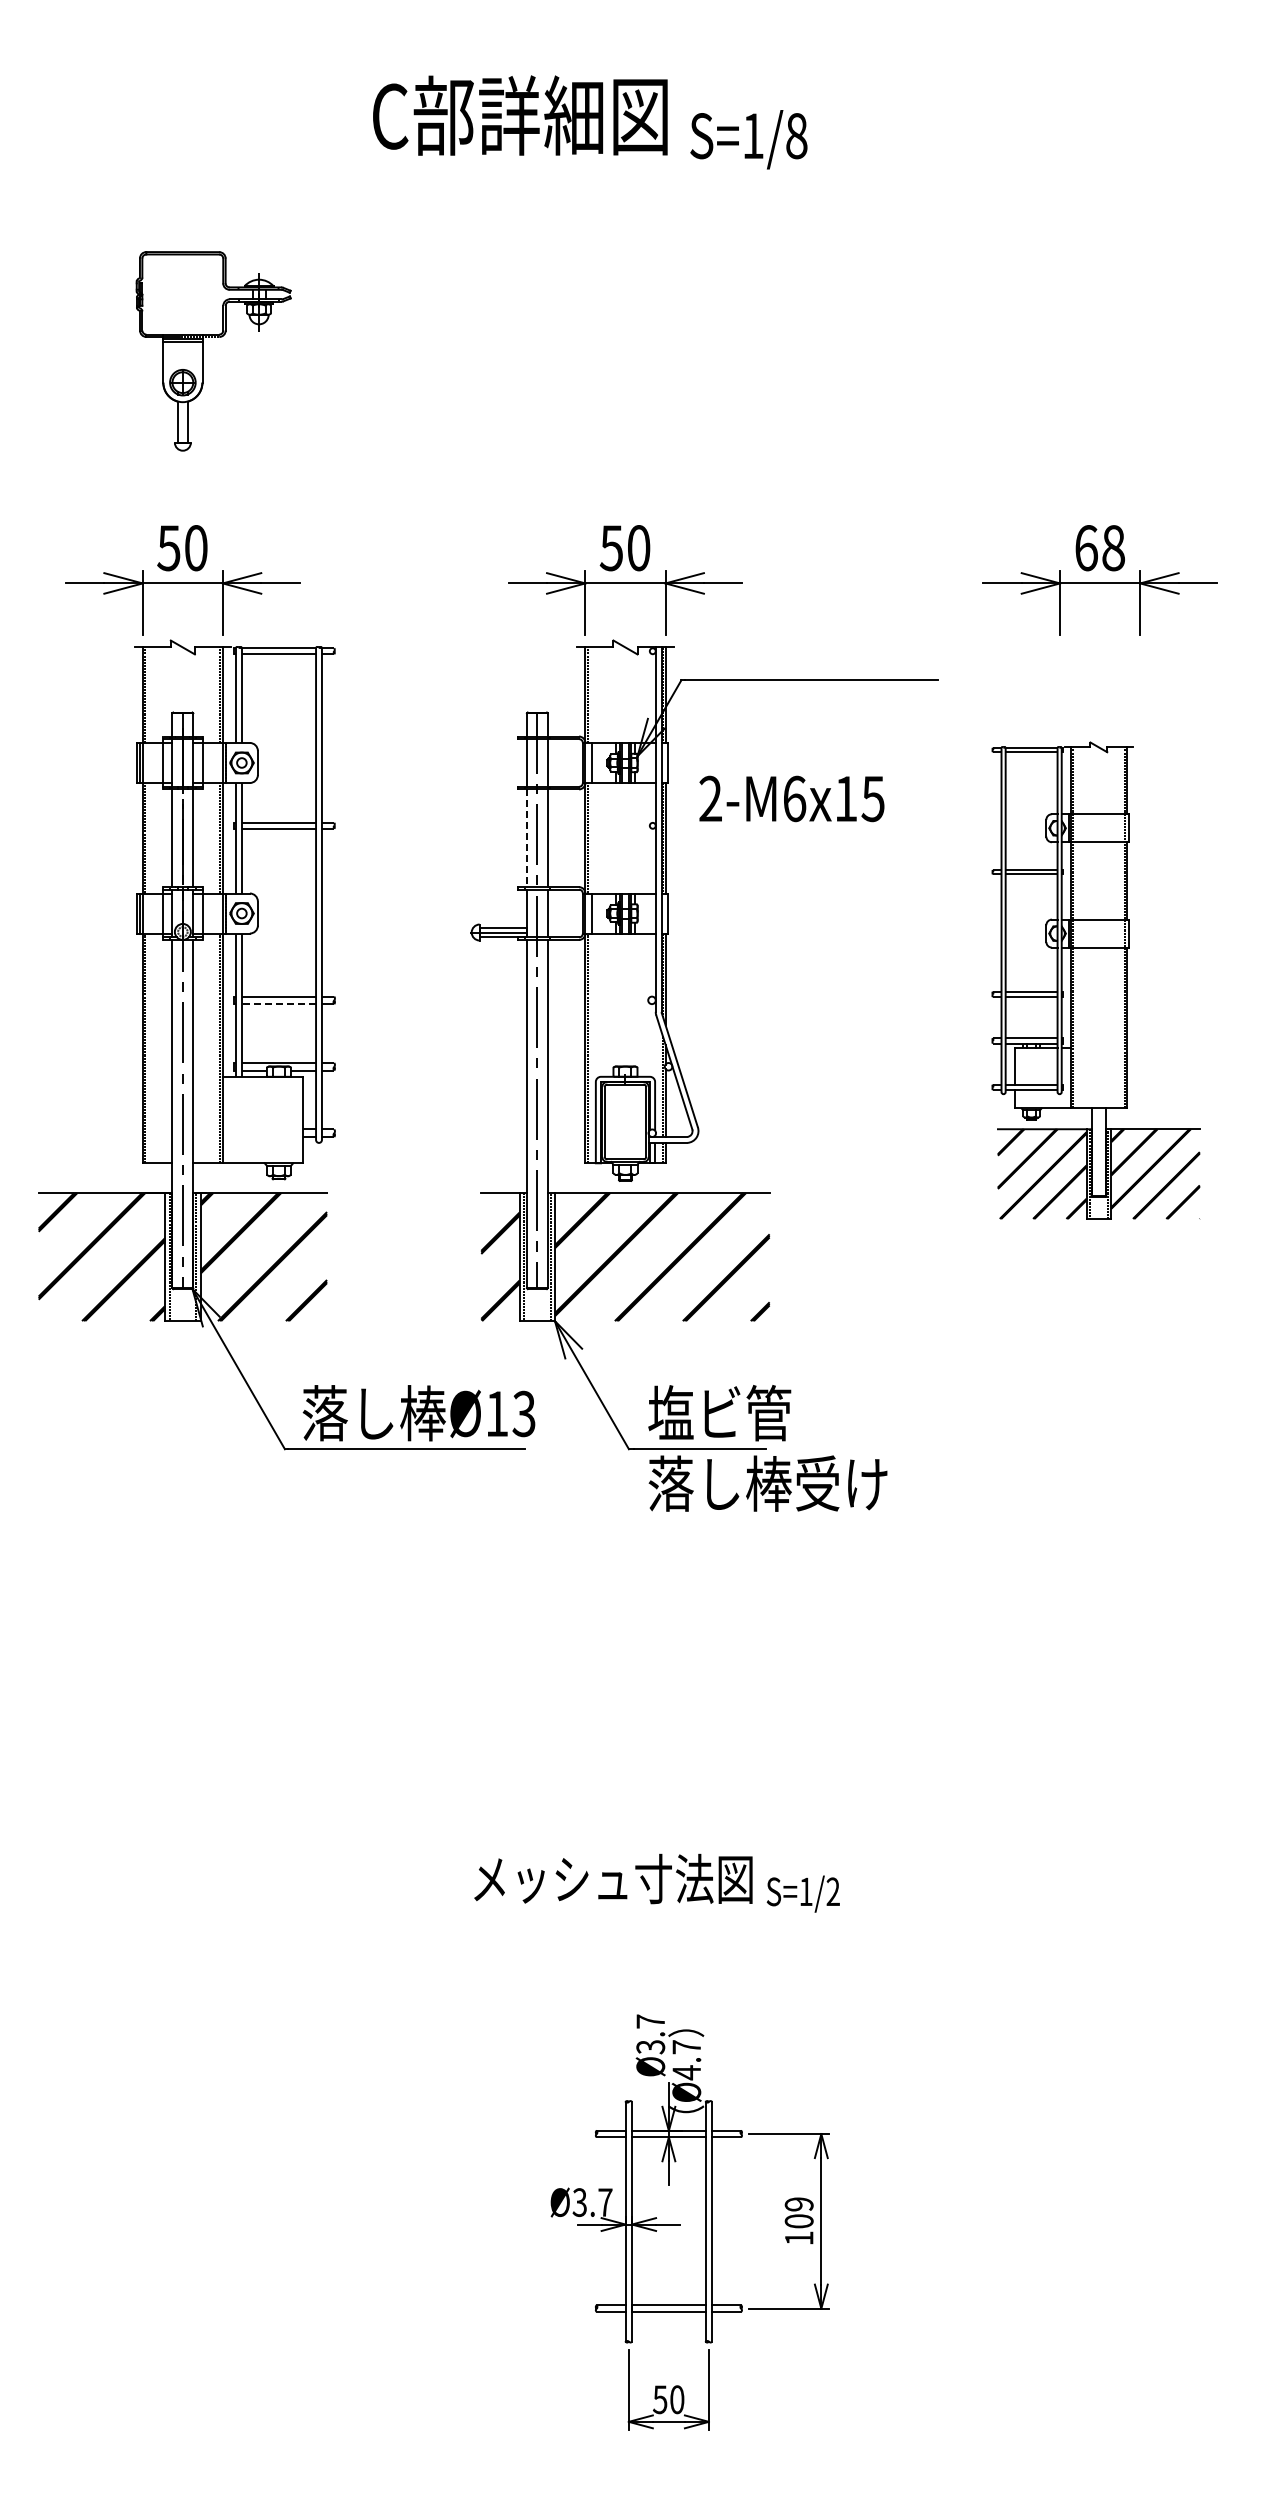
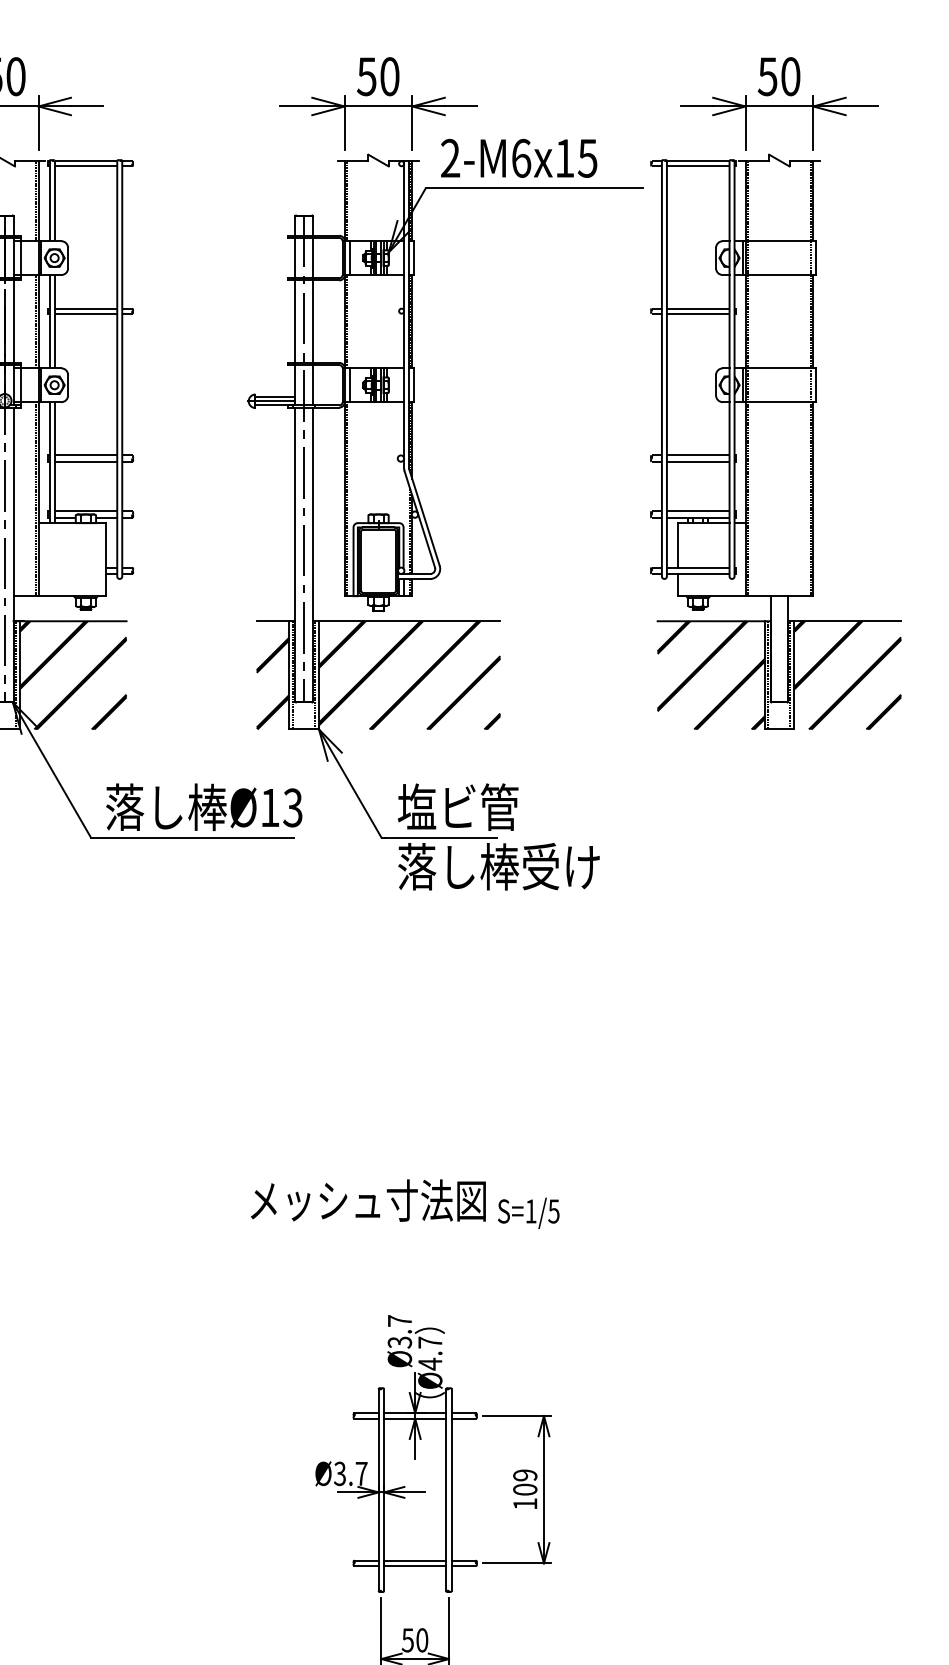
text: (1099, 548) -> (778, 76), 68 -> 50
text: (791, 798) -> (518, 158), moved
line: (526, 838) -> (294, 321), dashed -> solid
part: (1095, 980) -> (775, 441), size x1.43
line: (278, 1004) -> (85, 462), dashed -> solid
text: (832, 1891) -> (553, 1211), S=1/2 -> S=1/5

